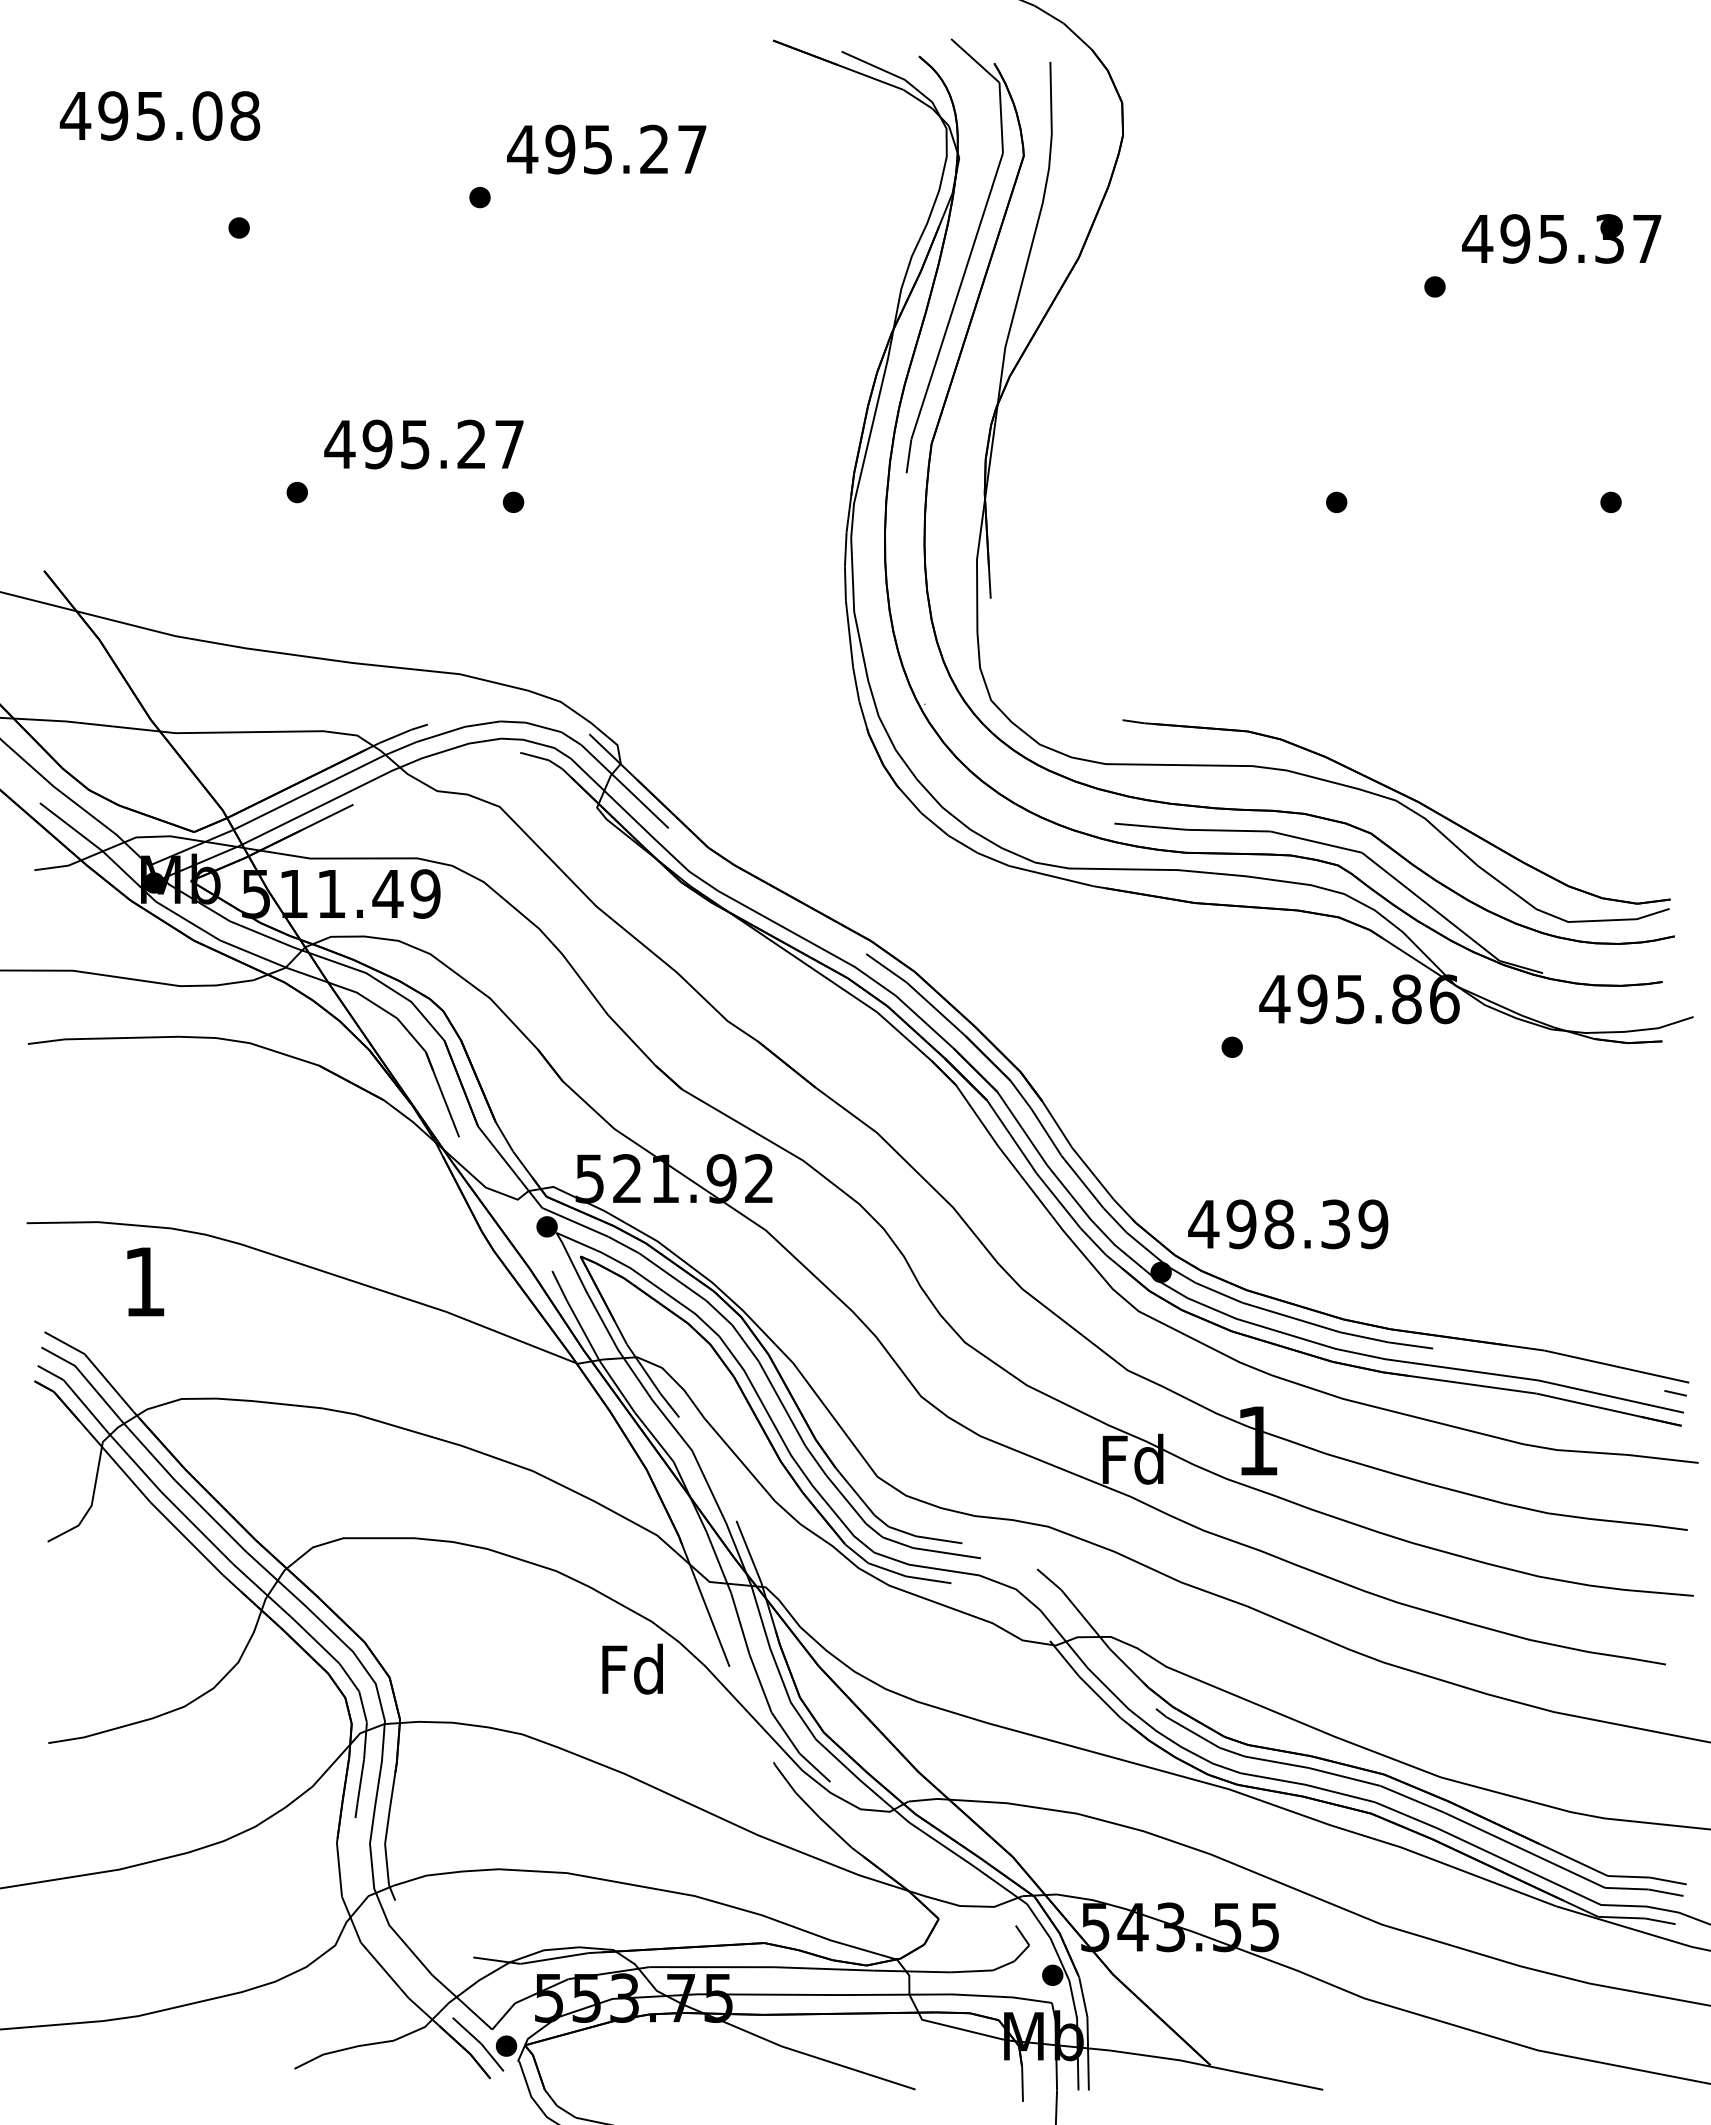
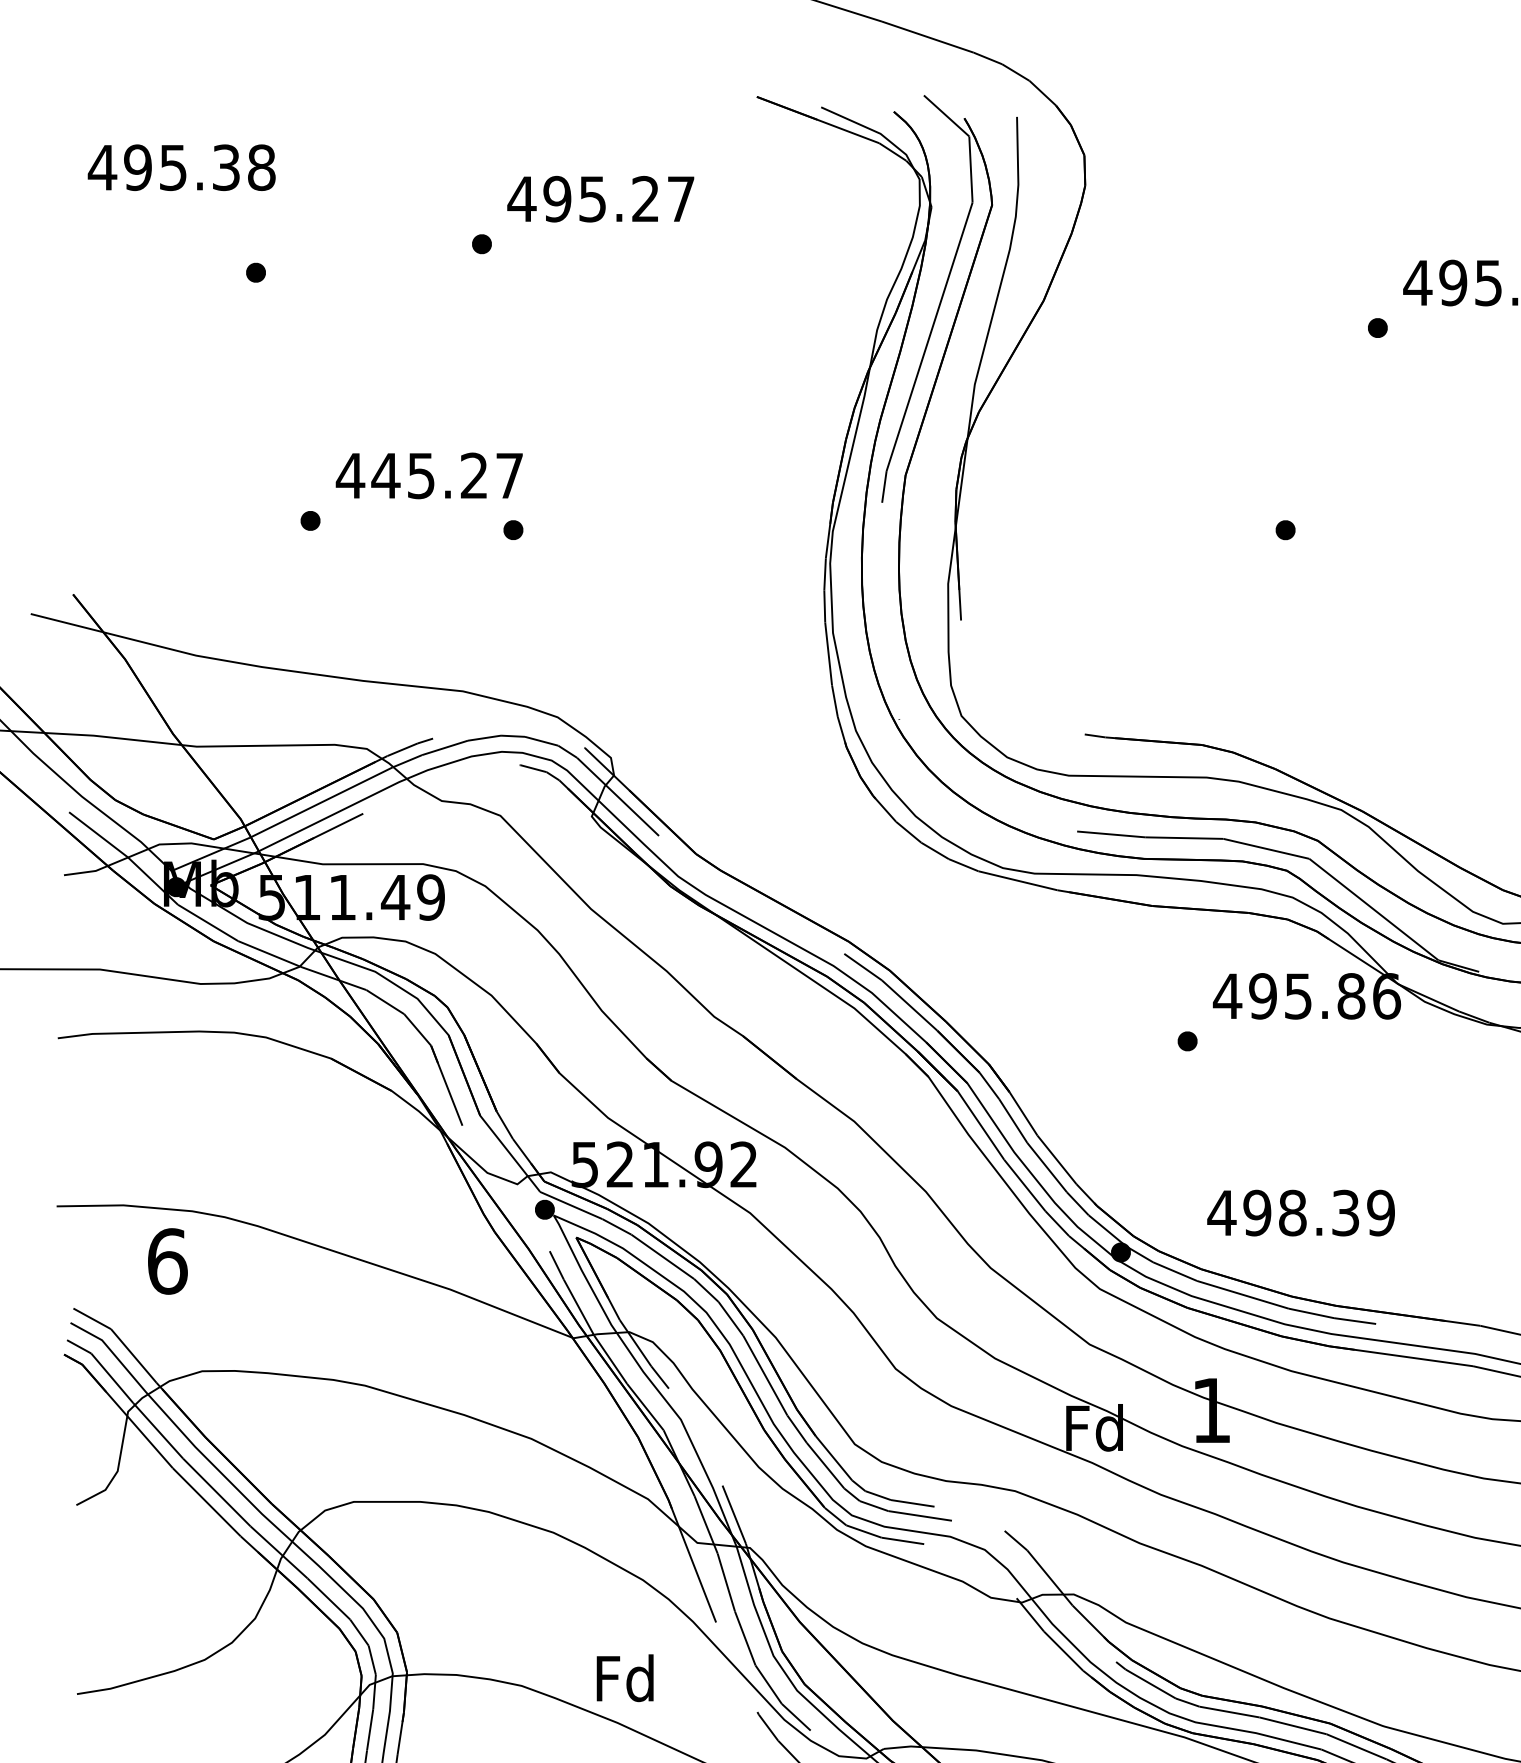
text: (207, 115) -> (226, 167), 495.08 -> 495.38
text: (377, 444) -> (385, 475), 495.27 -> 445.27
text: (1288, 1224) -> (1301, 1213), moved
text: (145, 1281) -> (168, 1261), 1 -> 6
text: (632, 1668) -> (625, 1677), moved

